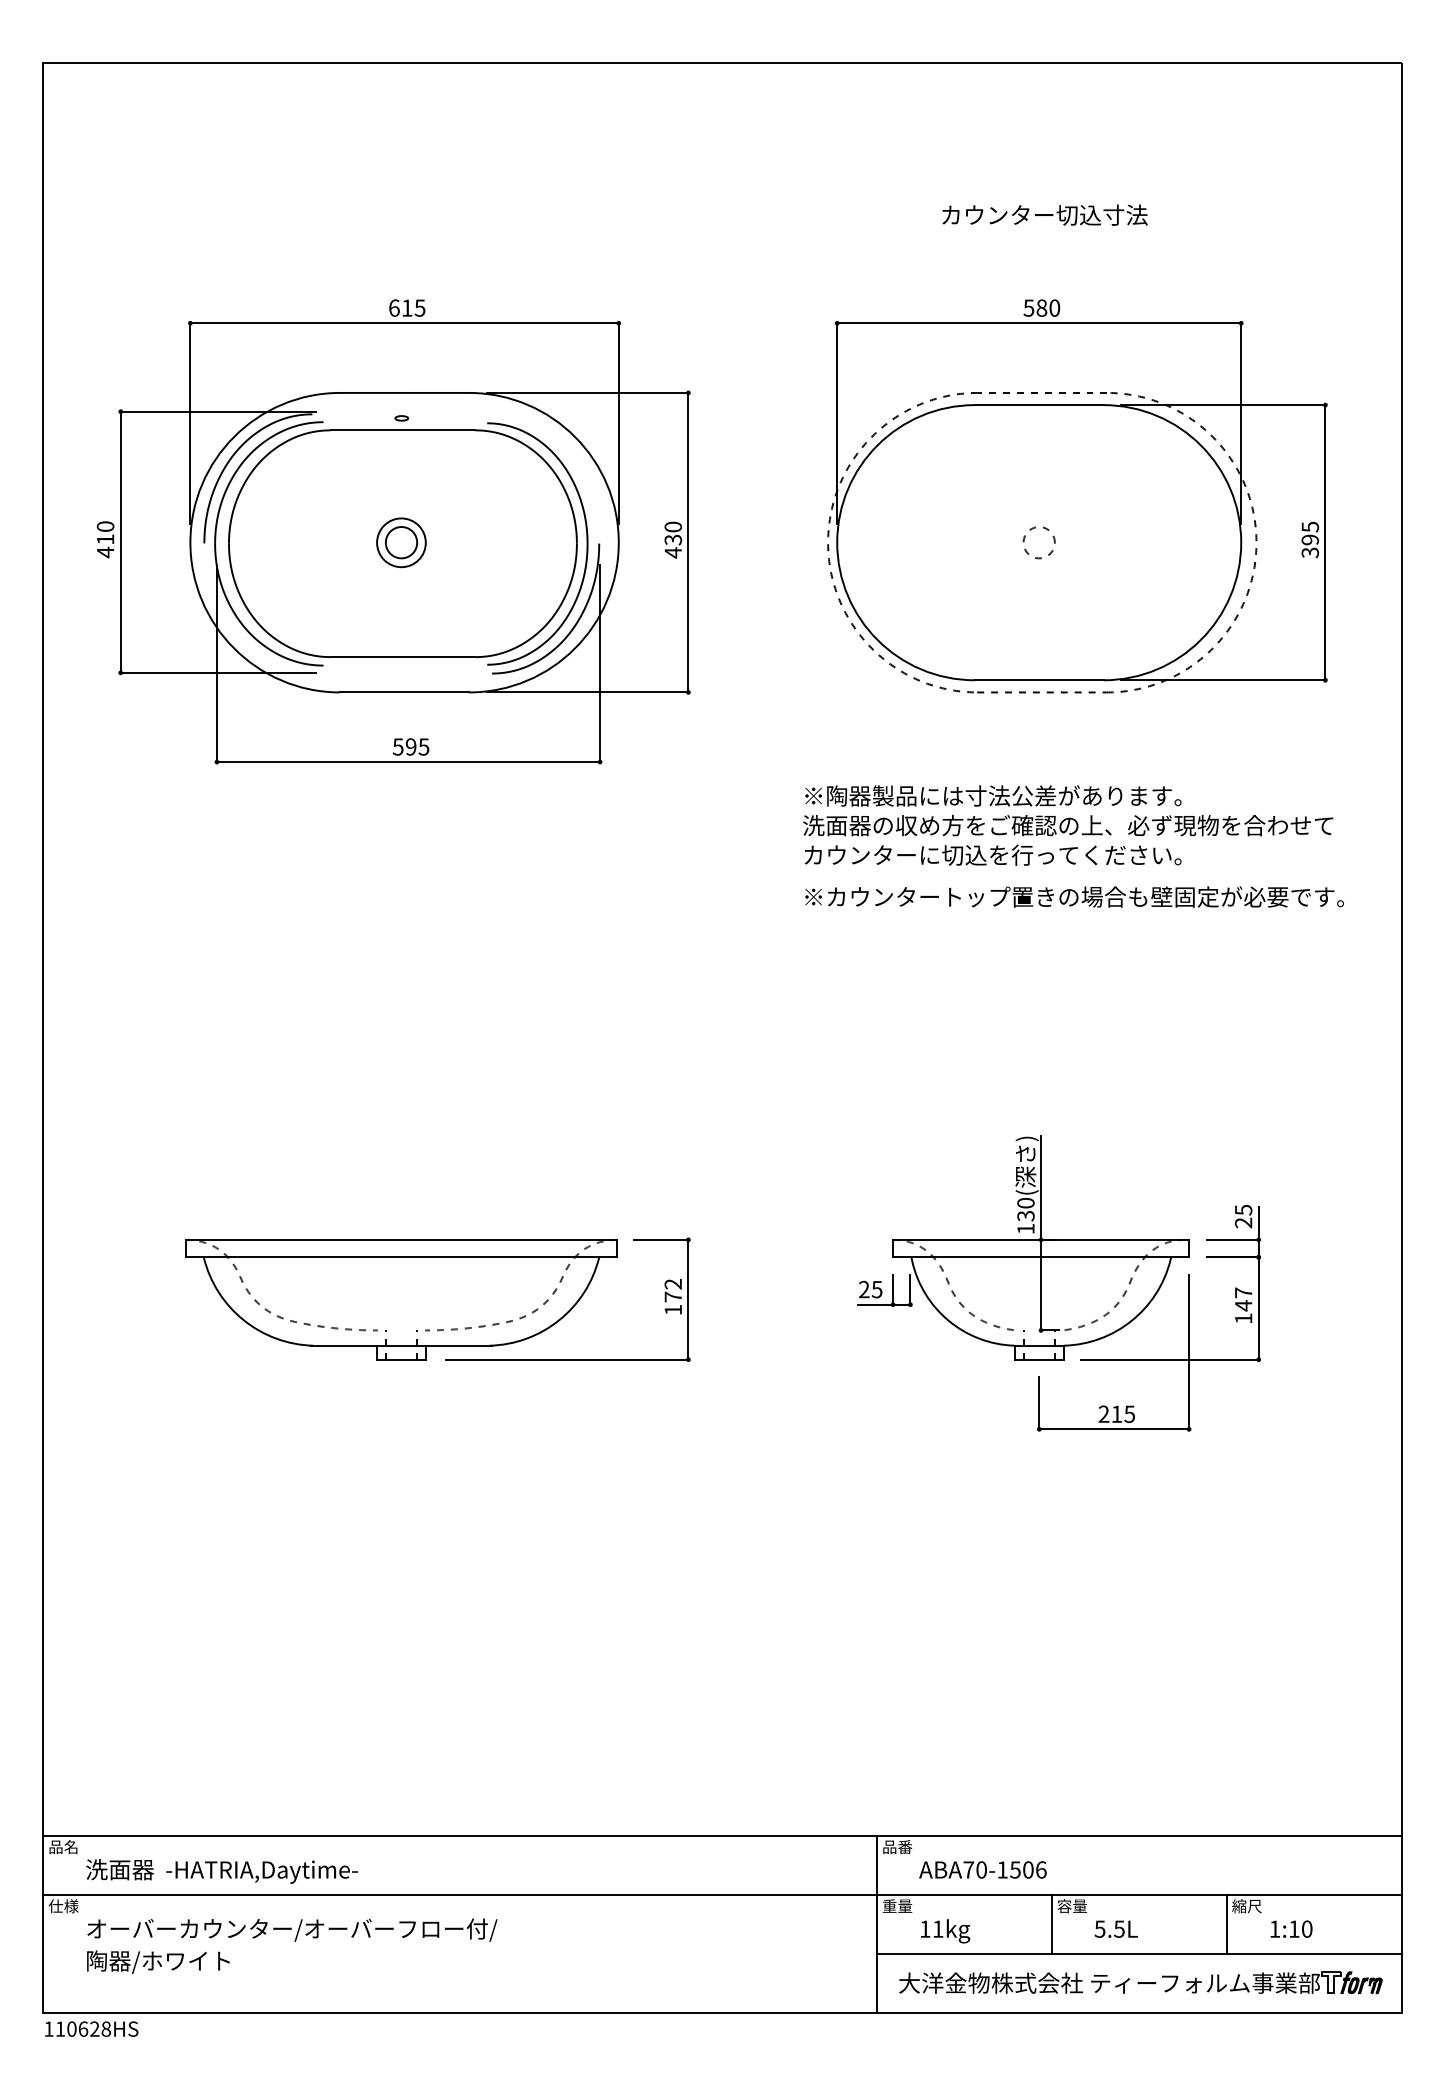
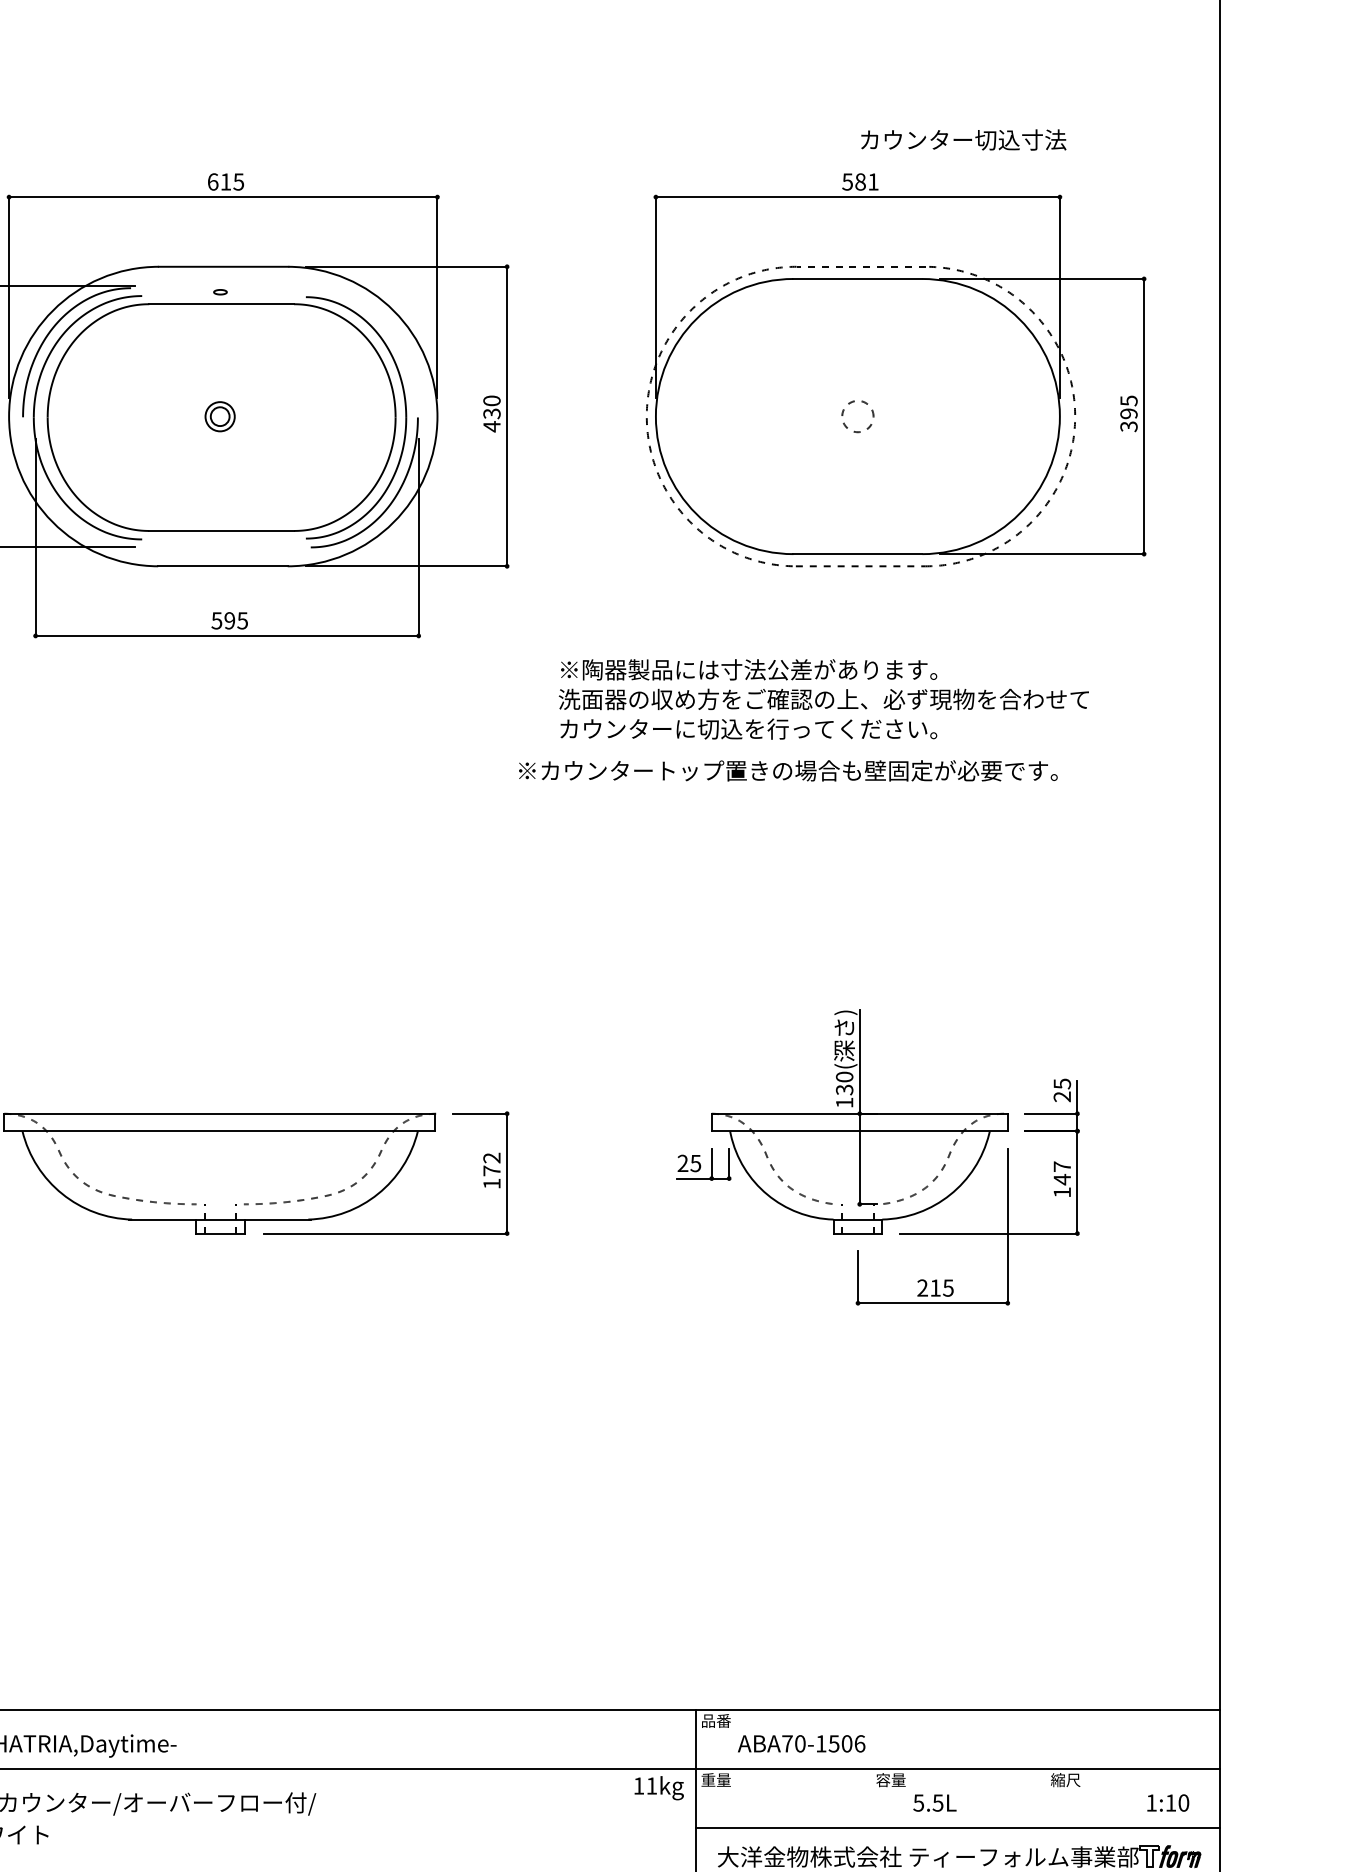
text: (1044, 214) -> (963, 139), moved
text: (1054, 307) -> (873, 181), 580 -> 581
part: (401, 542) -> (220, 416), size x0.6
text: (1068, 825) -> (824, 699), moved
text: (1074, 896) -> (788, 770), moved
line: (1051, 1924) -> (870, 1798), removed
line: (1226, 1924) -> (1045, 1798), removed
text: (1291, 1928) -> (1168, 1802), moved
text: (945, 1931) -> (659, 1788), moved

